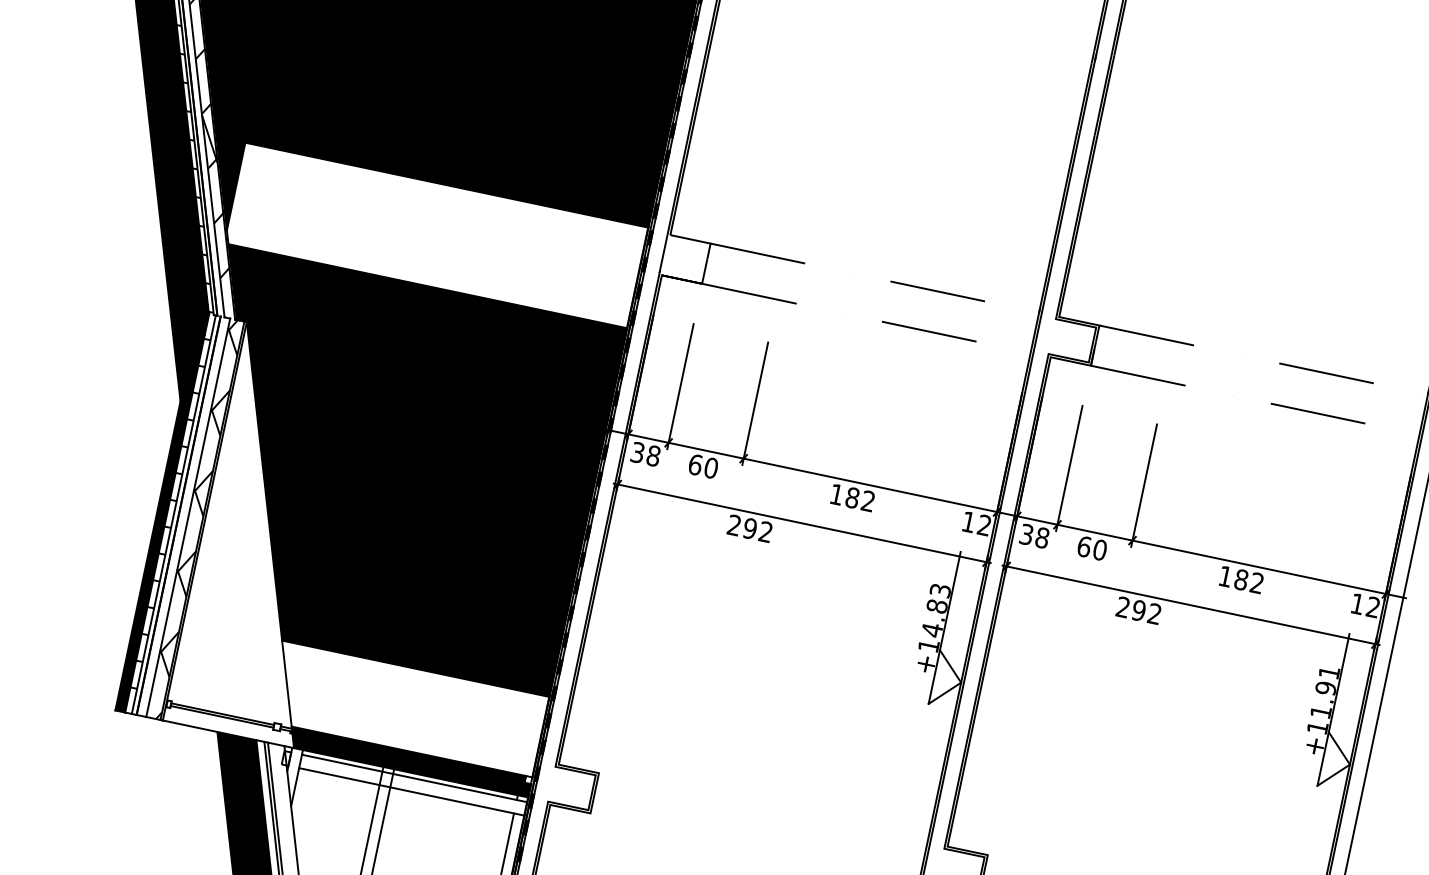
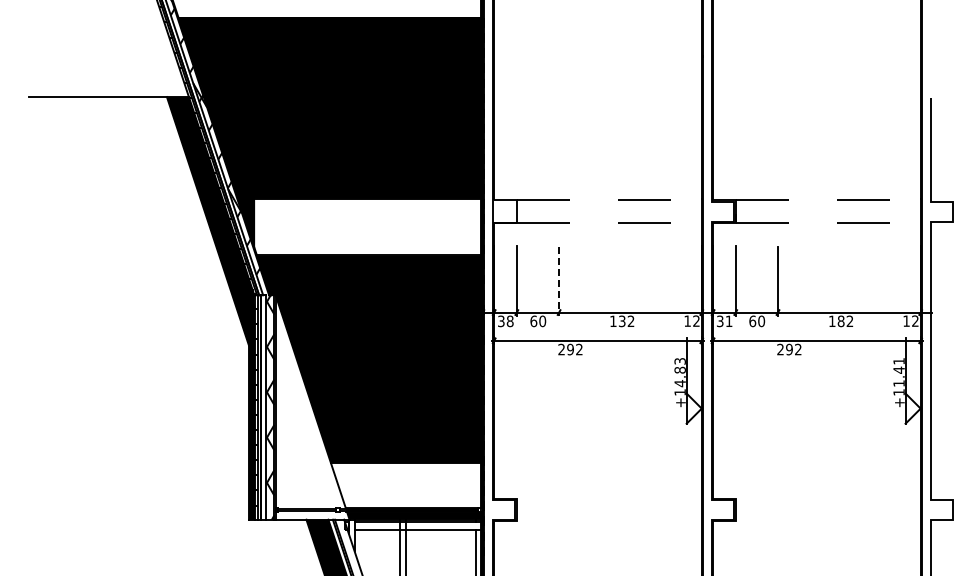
line: (755, 405) -> (559, 282), solid -> dashed
text: (851, 497) -> (621, 321), 182 -> 132
text: (1041, 537) -> (728, 321), 38 -> 31
text: (1325, 686) -> (898, 369), +11.91 -> +11.41

